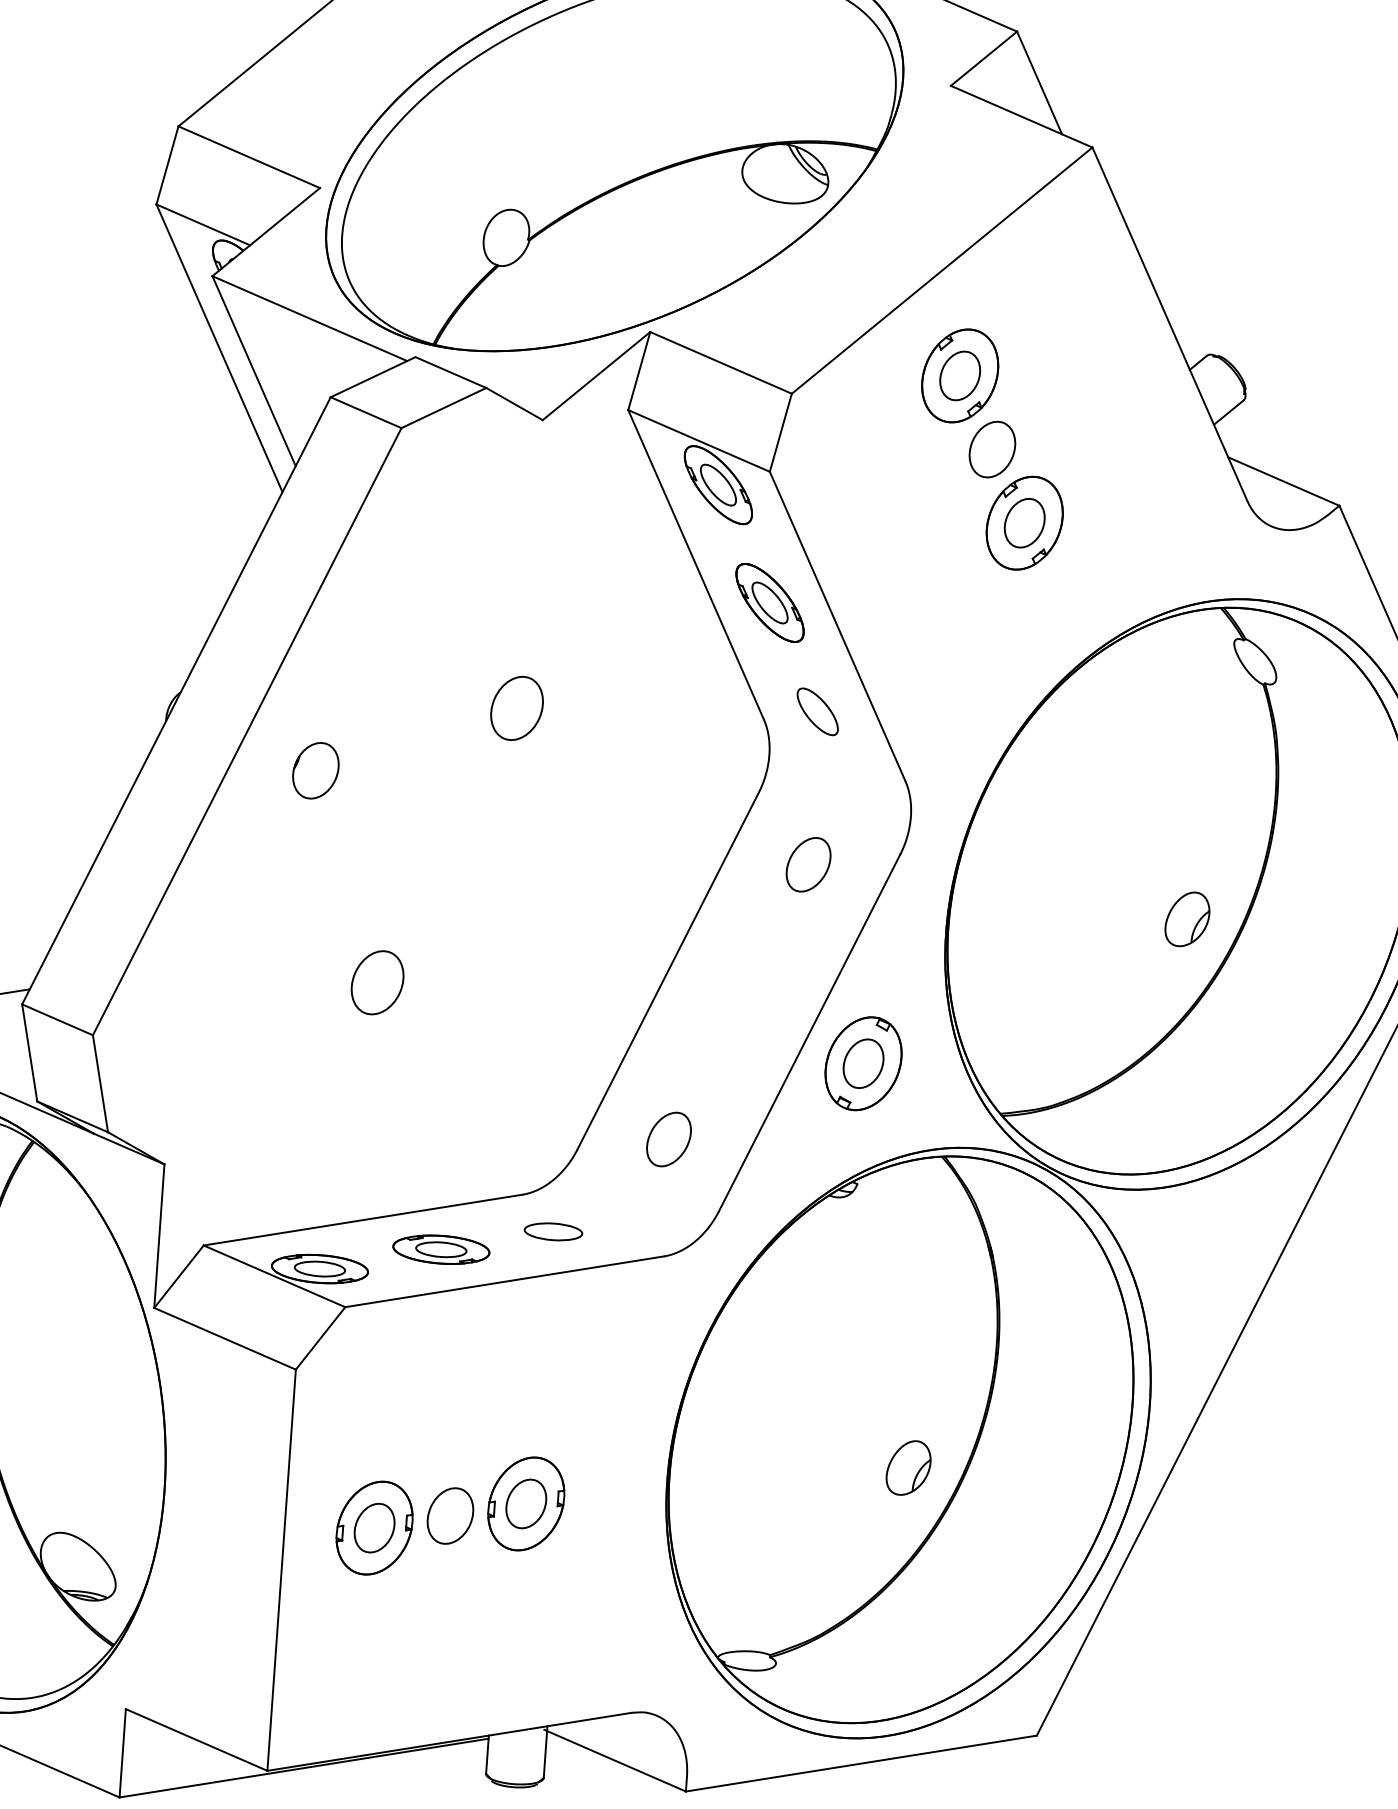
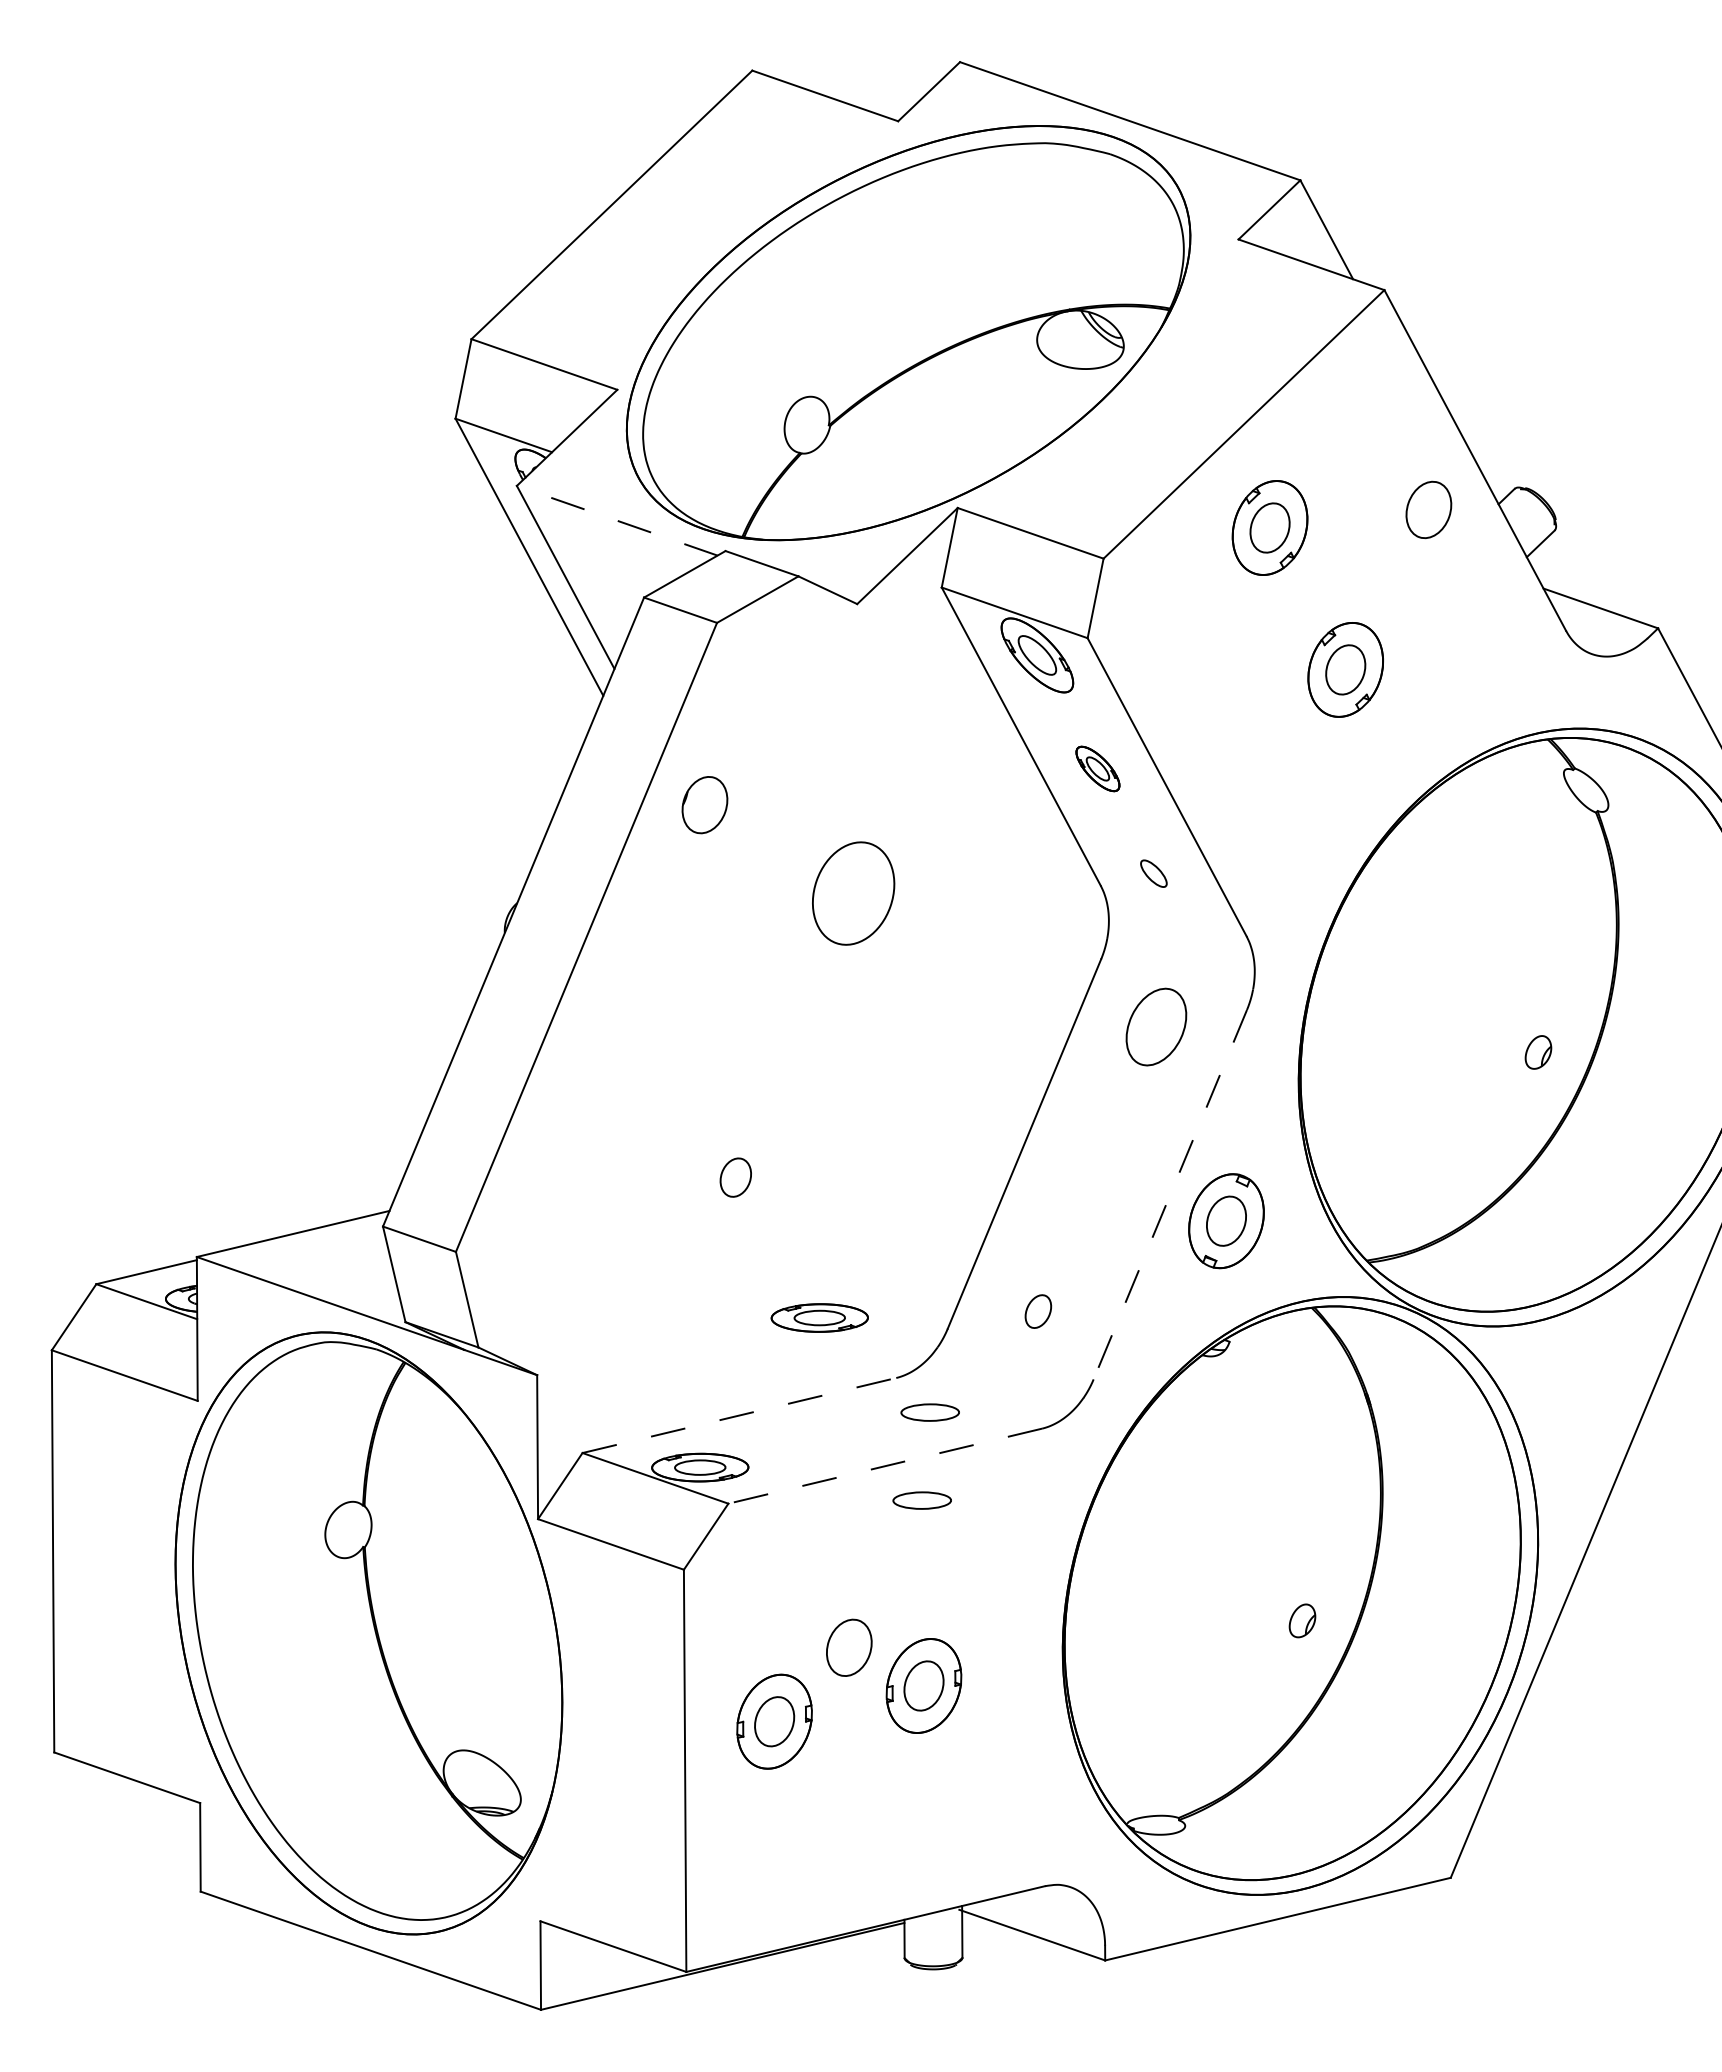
line: (309, 318) -> (616, 520), solid -> dashed
part: (992, 449) -> (1428, 509), moved
part: (769, 602) -> (1097, 768), size x0.6
part: (516, 708) -> (853, 893), size x1.6
part: (817, 711) -> (1153, 873), size x0.6
part: (315, 771) -> (704, 805), moved
part: (808, 864) -> (1156, 1026), size x1.4
part: (1187, 919) -> (1538, 1052), size x0.6
part: (377, 982) -> (735, 1177), size x0.6
line: (809, 1032) -> (1170, 1194), solid -> dashed
part: (669, 1139) -> (1038, 1311), size x0.6
line: (363, 1220) -> (739, 1415), solid -> dashed
part: (441, 1249) -> (819, 1317), moved
line: (503, 1282) -> (884, 1466), solid -> dashed
part: (538, 1318) -> (921, 1500), added
part: (908, 1467) -> (1302, 1620), size x0.6
part: (450, 1515) -> (849, 1647), moved

